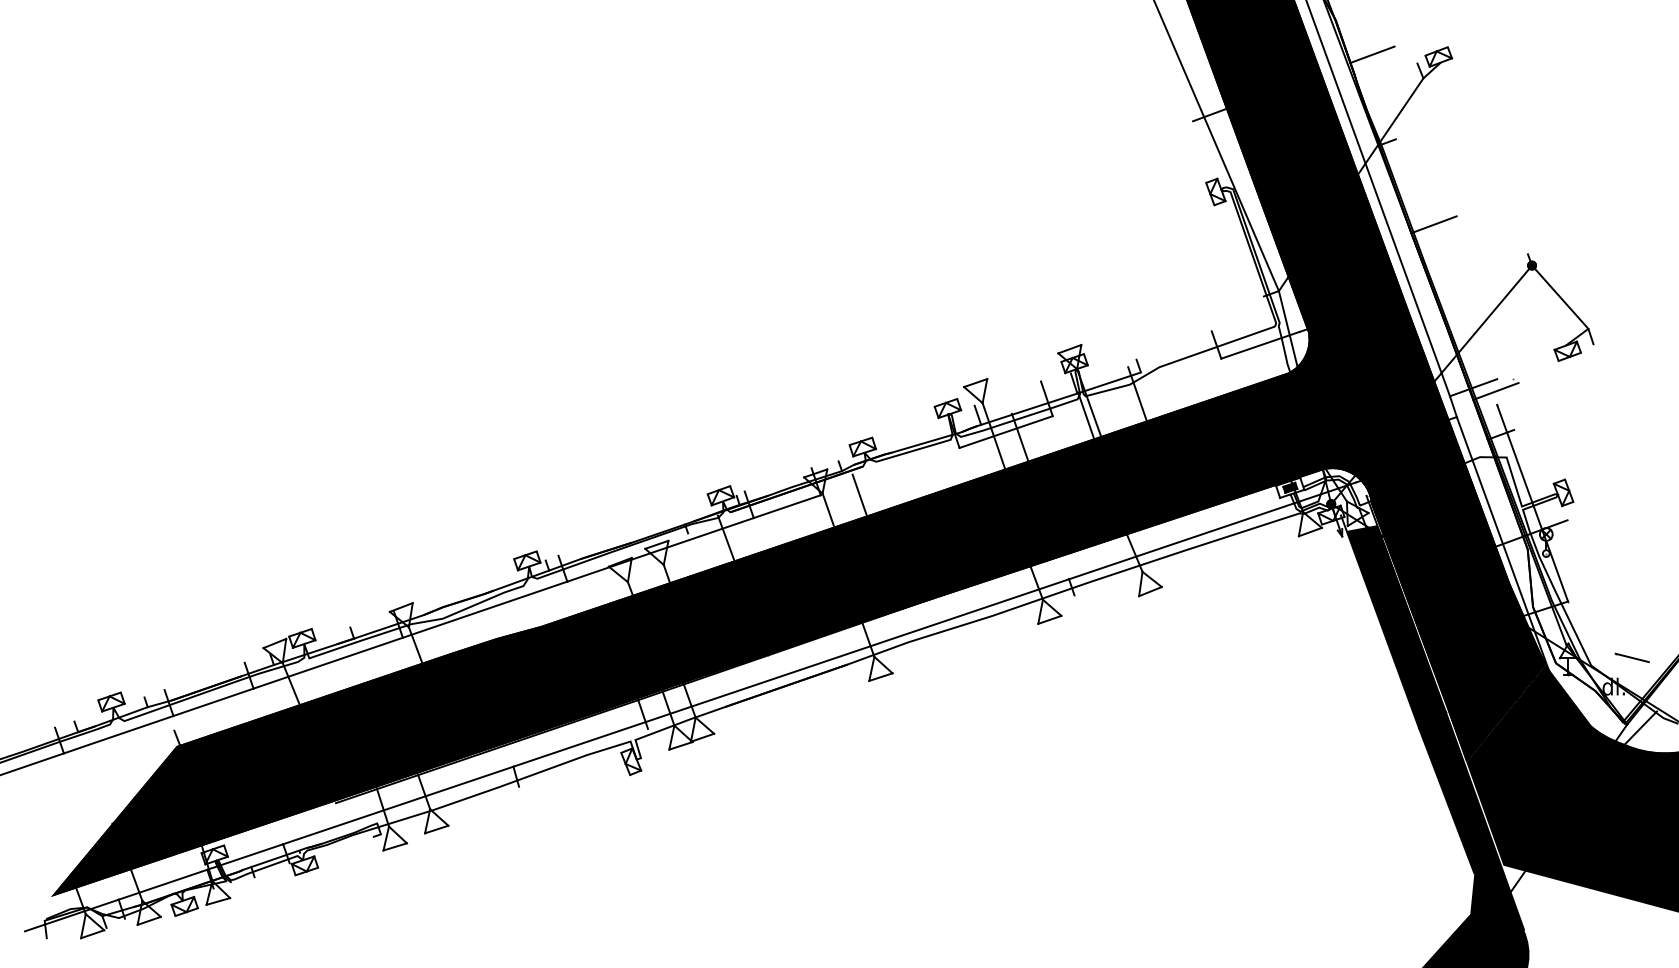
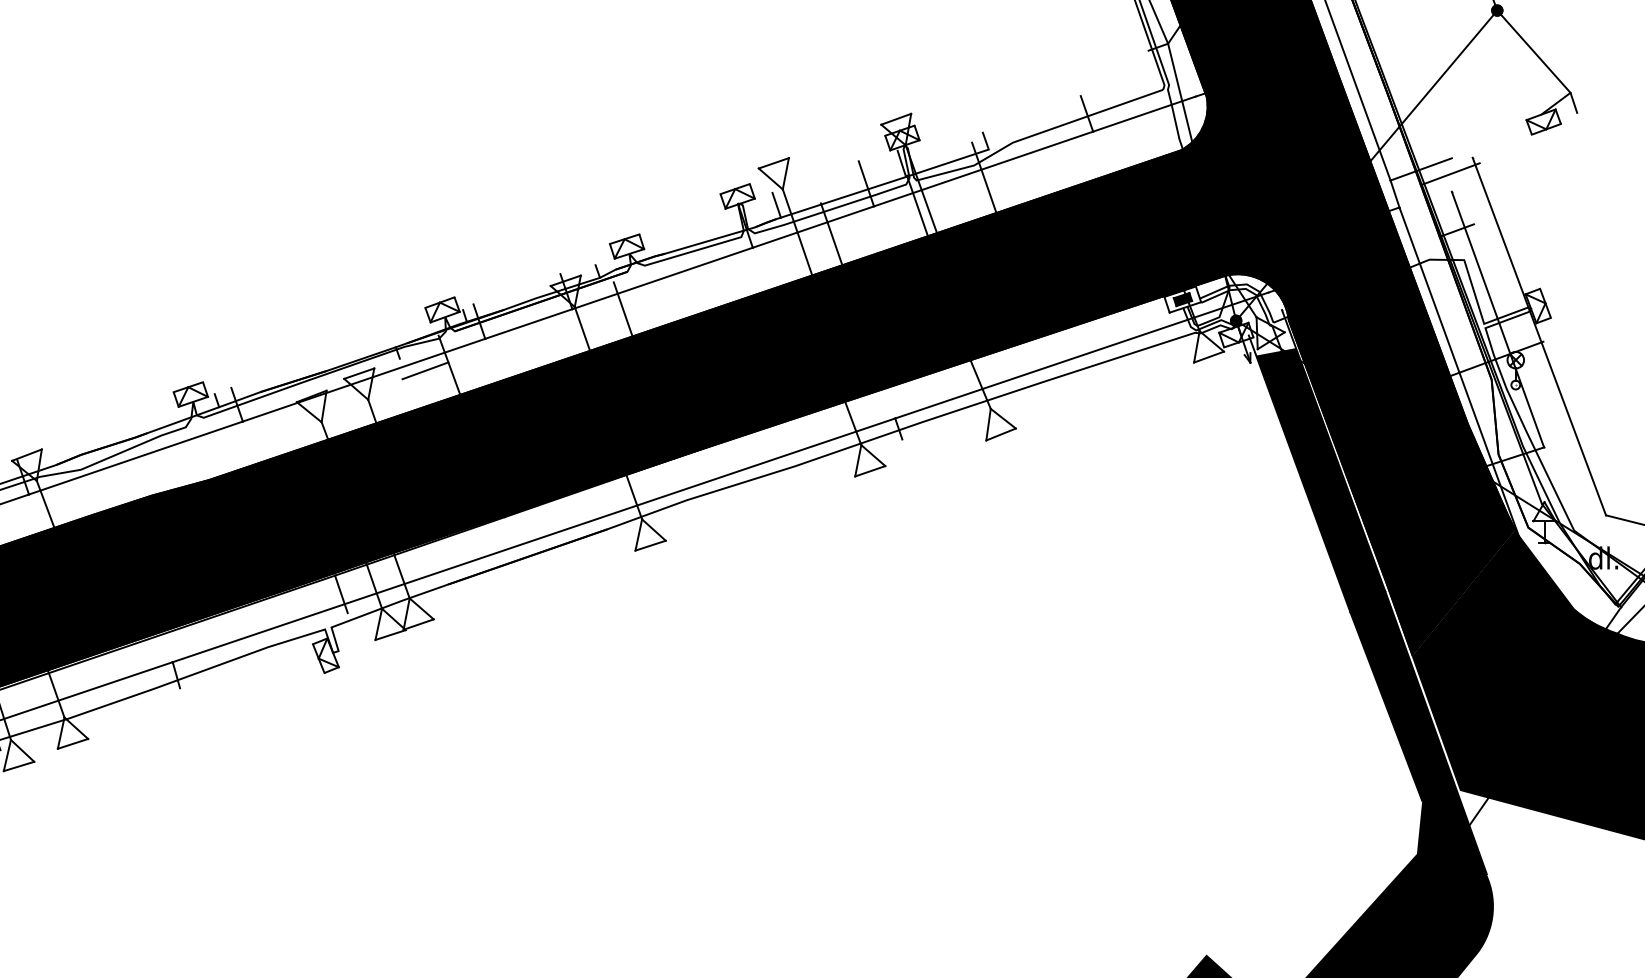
line: (1136, 387) -> (982, 169), added
line: (889, 471) -> (661, 278), added
line: (1564, 515) -> (1539, 335), added
line: (707, 542) -> (425, 370), added

